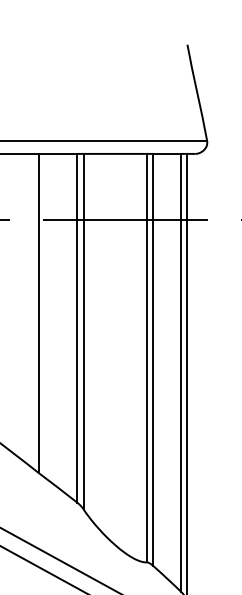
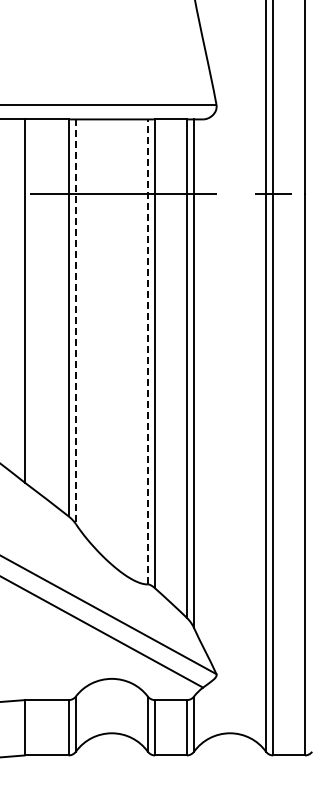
line: (83, 332) -> (75, 322), solid -> dashed
line: (146, 357) -> (147, 351), solid -> dashed

